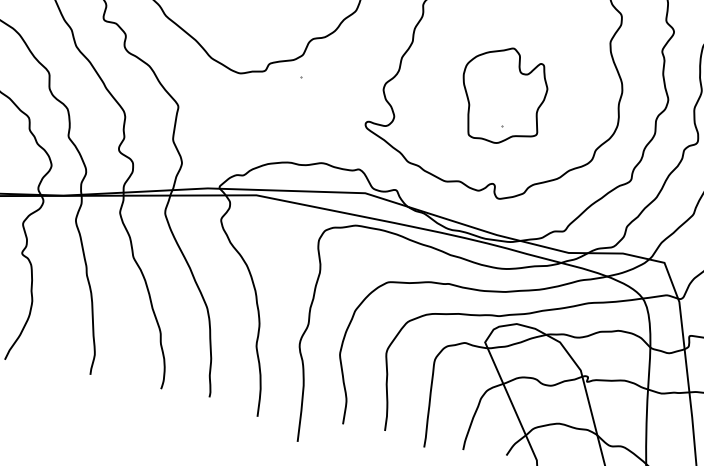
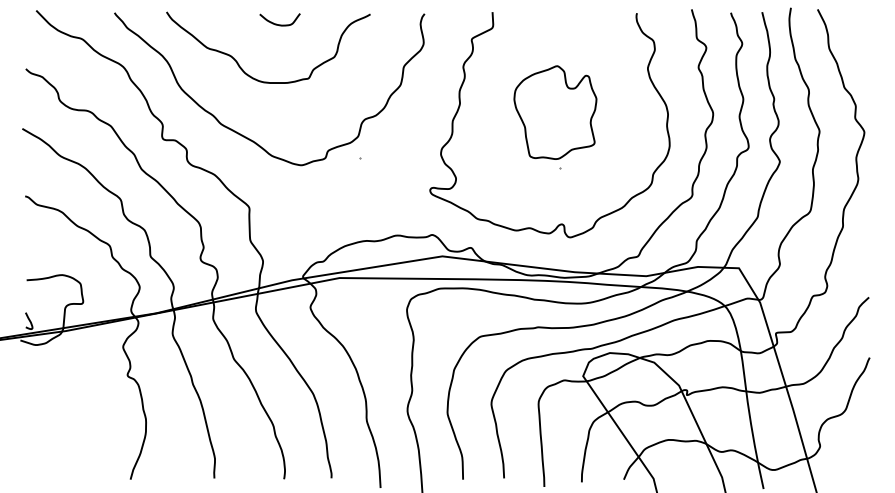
part: (503, 95) -> (555, 112), moved

